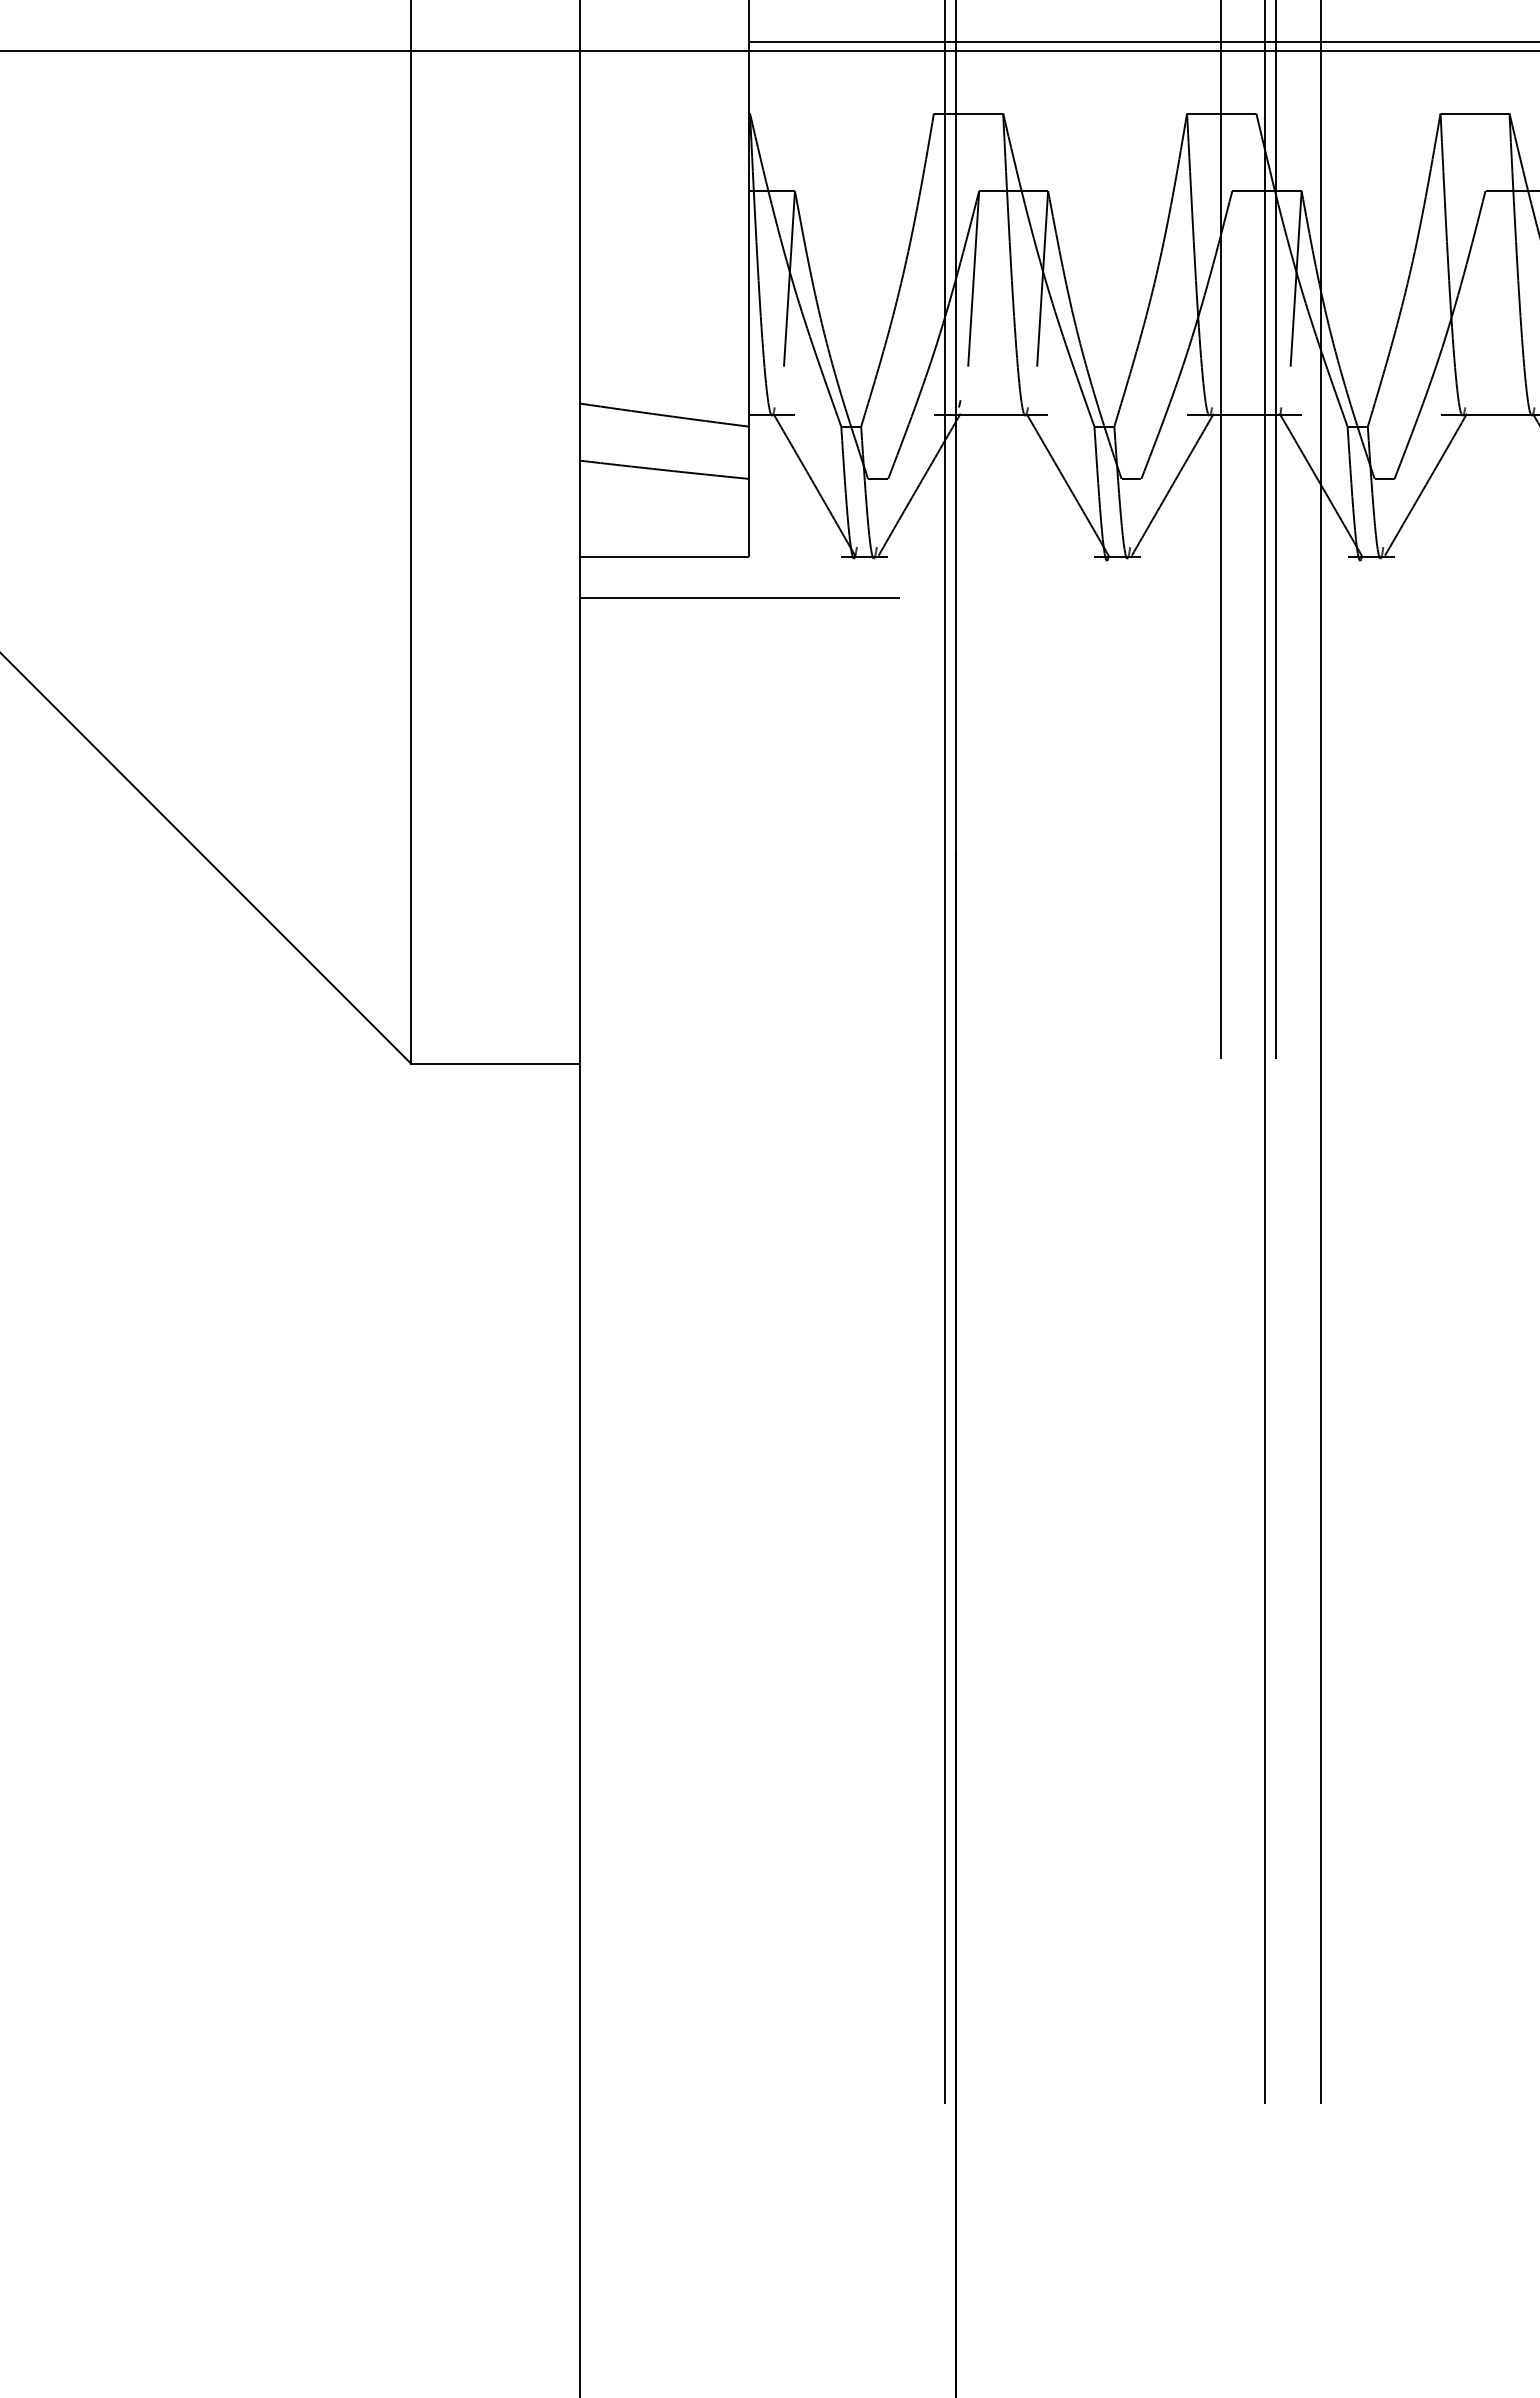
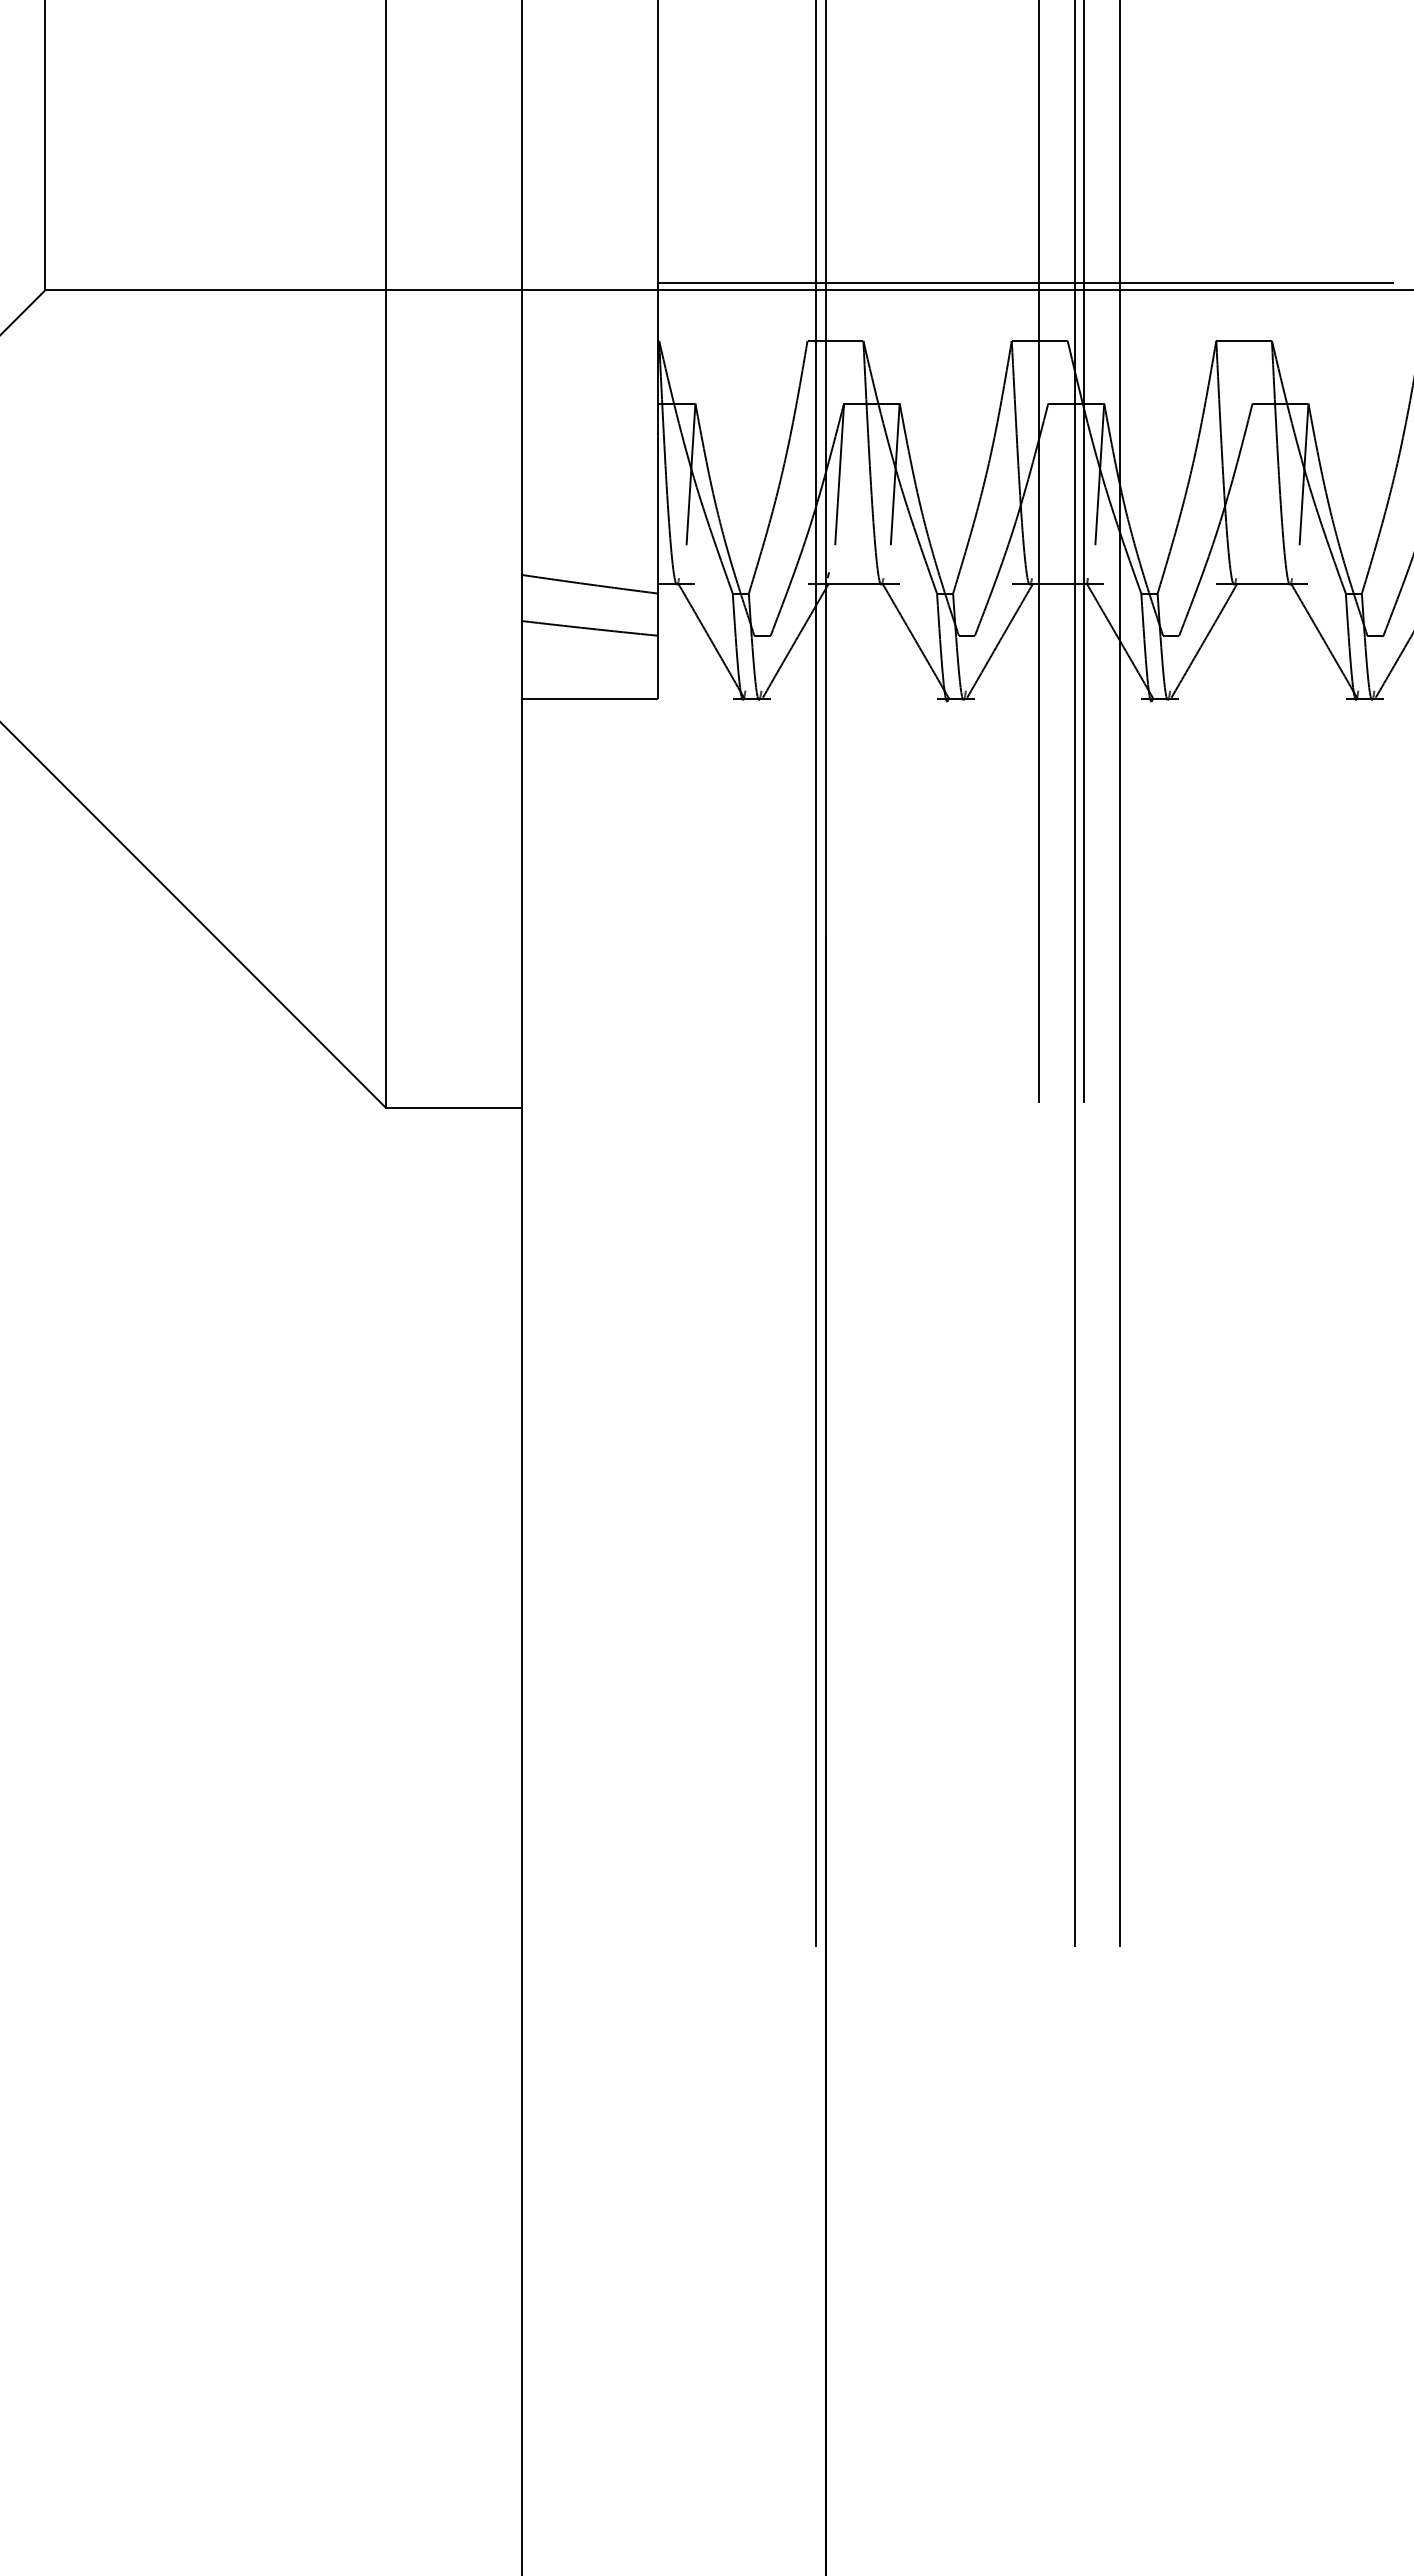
line: (739, 597) -> (650, 731), removed

